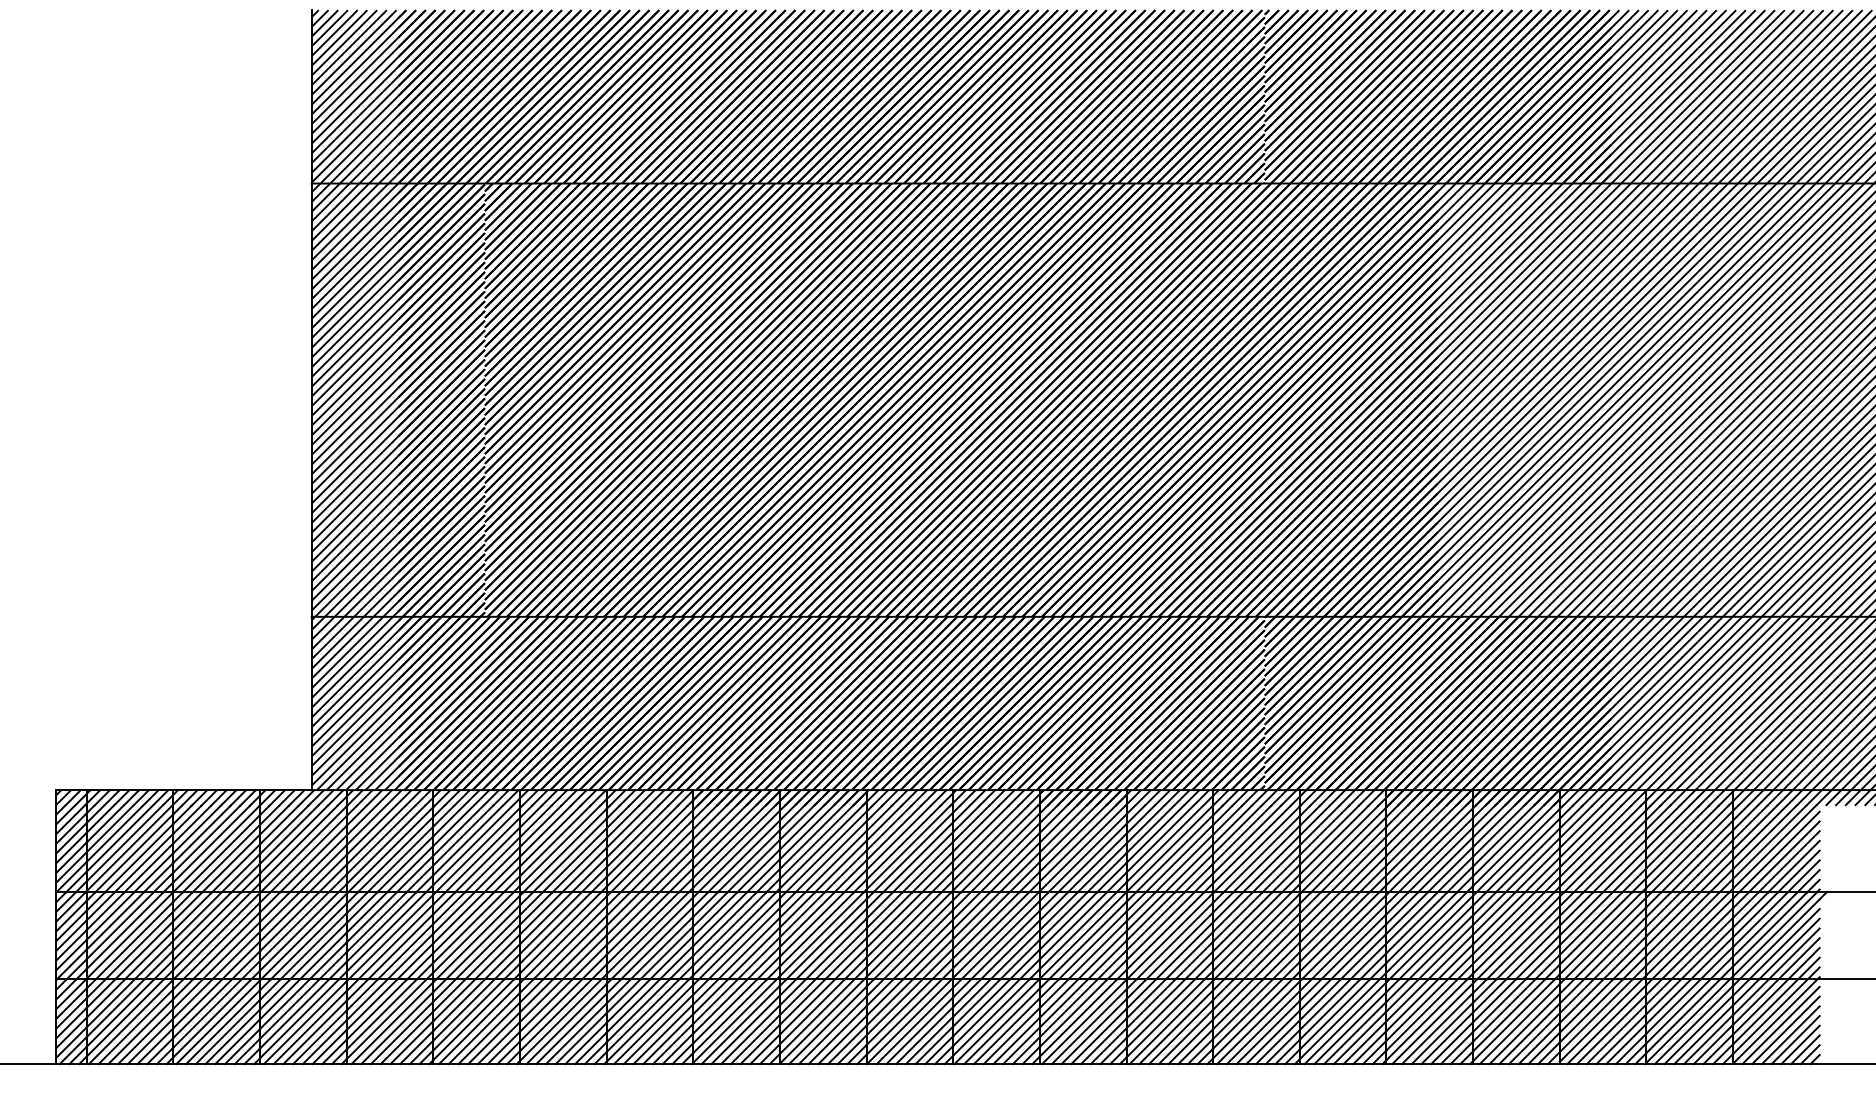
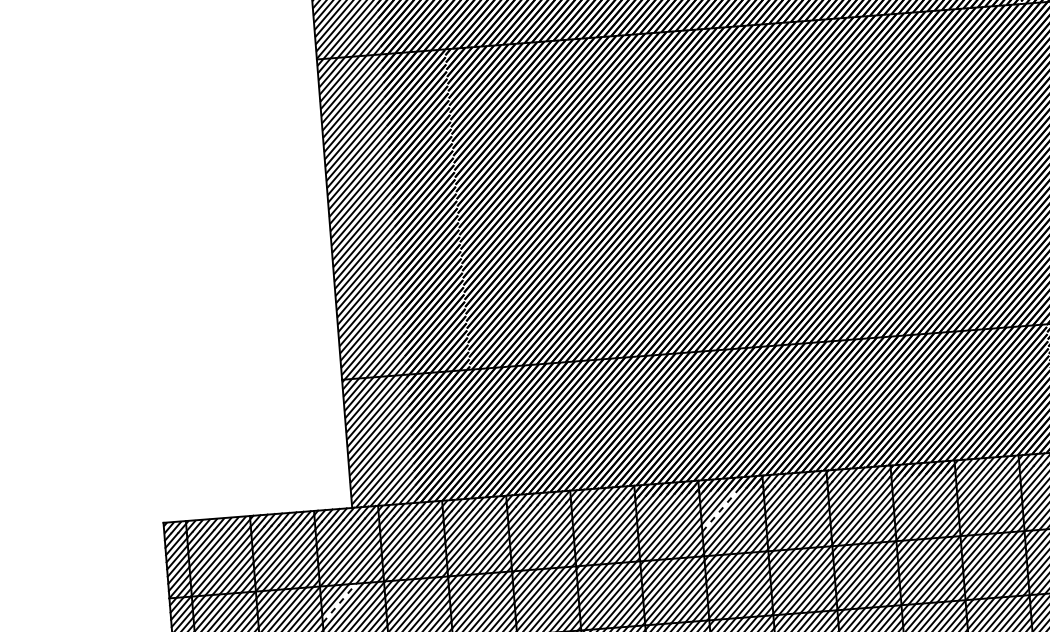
line: (806, 832) -> (720, 510), solid -> dashed
line: (284, 917) -> (339, 603), solid -> dashed

